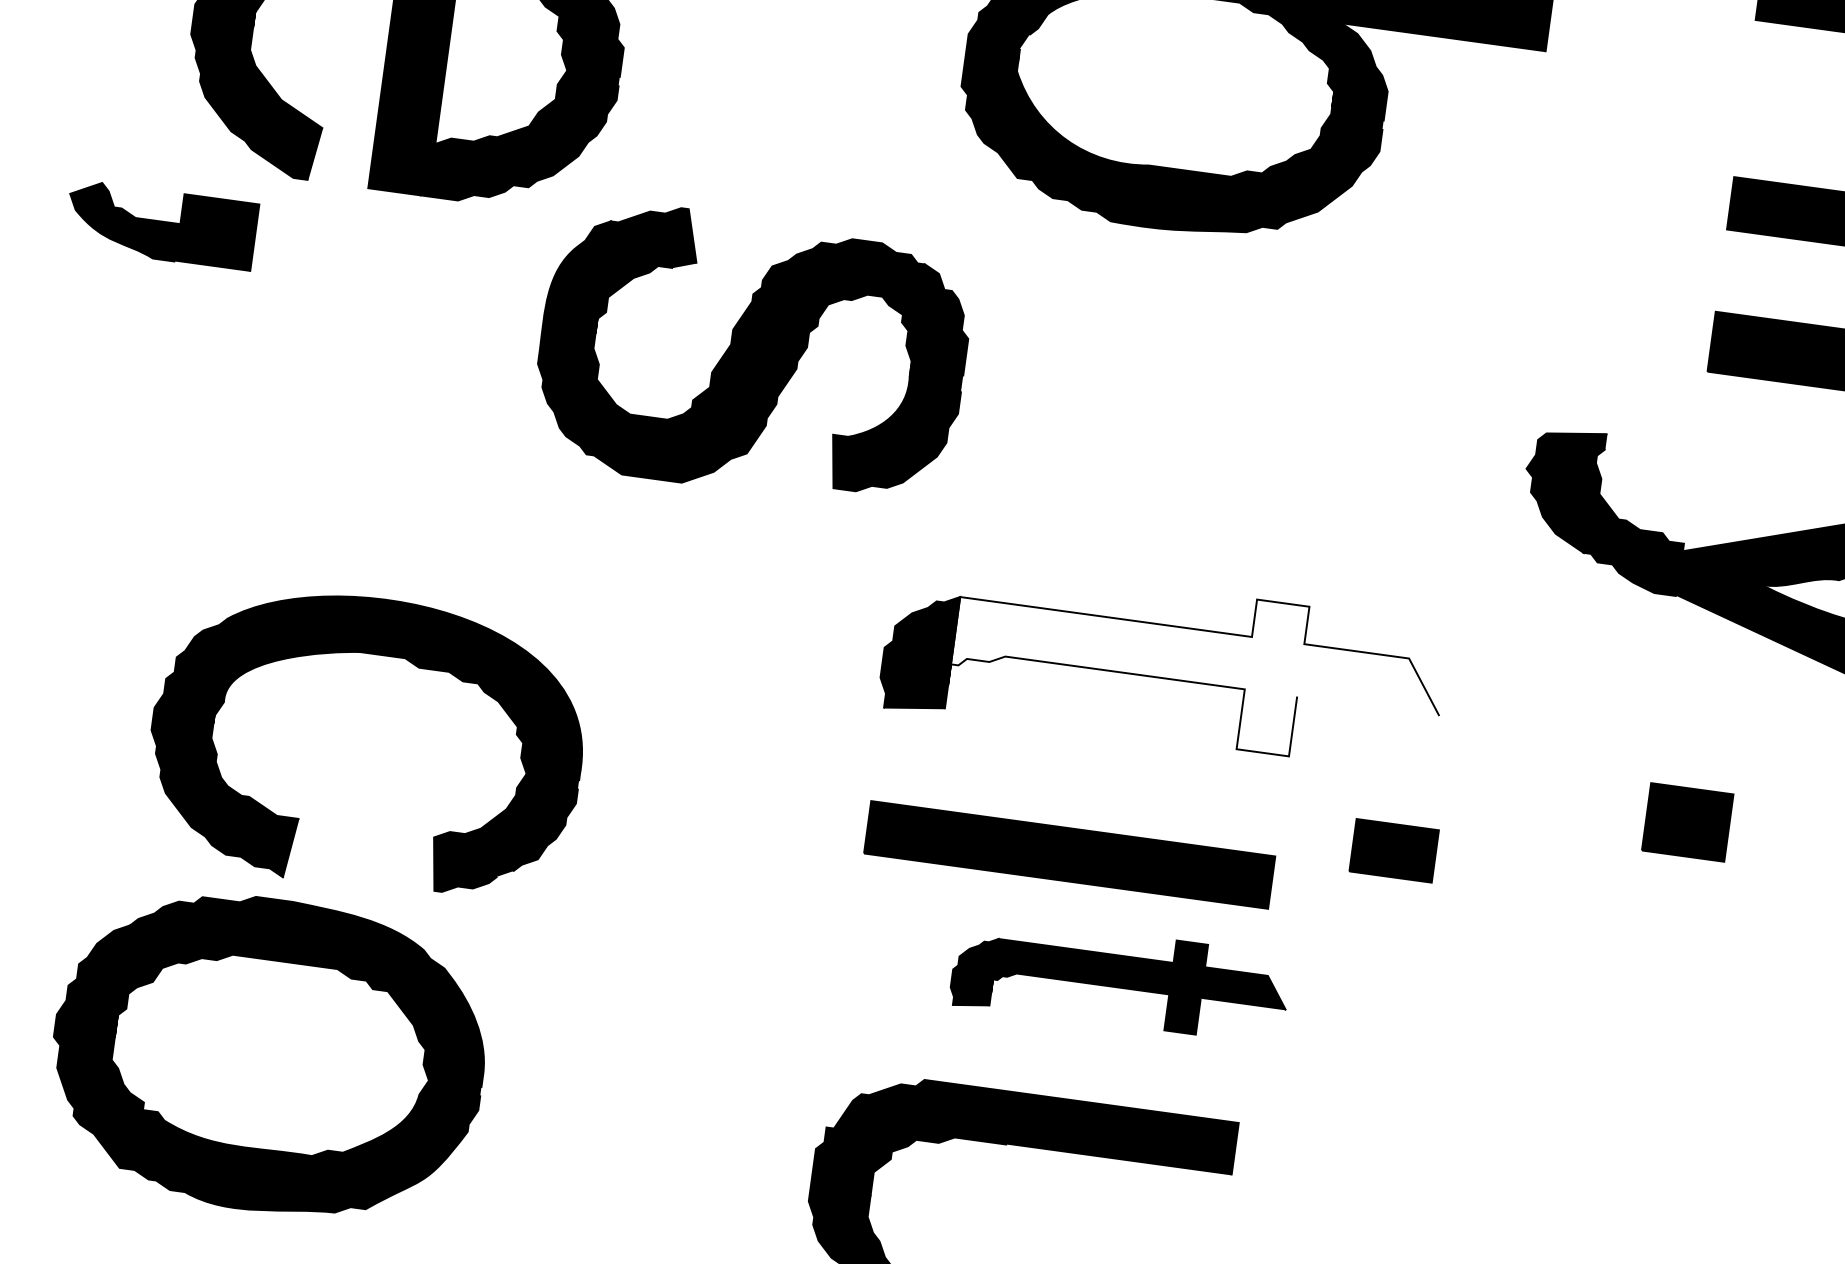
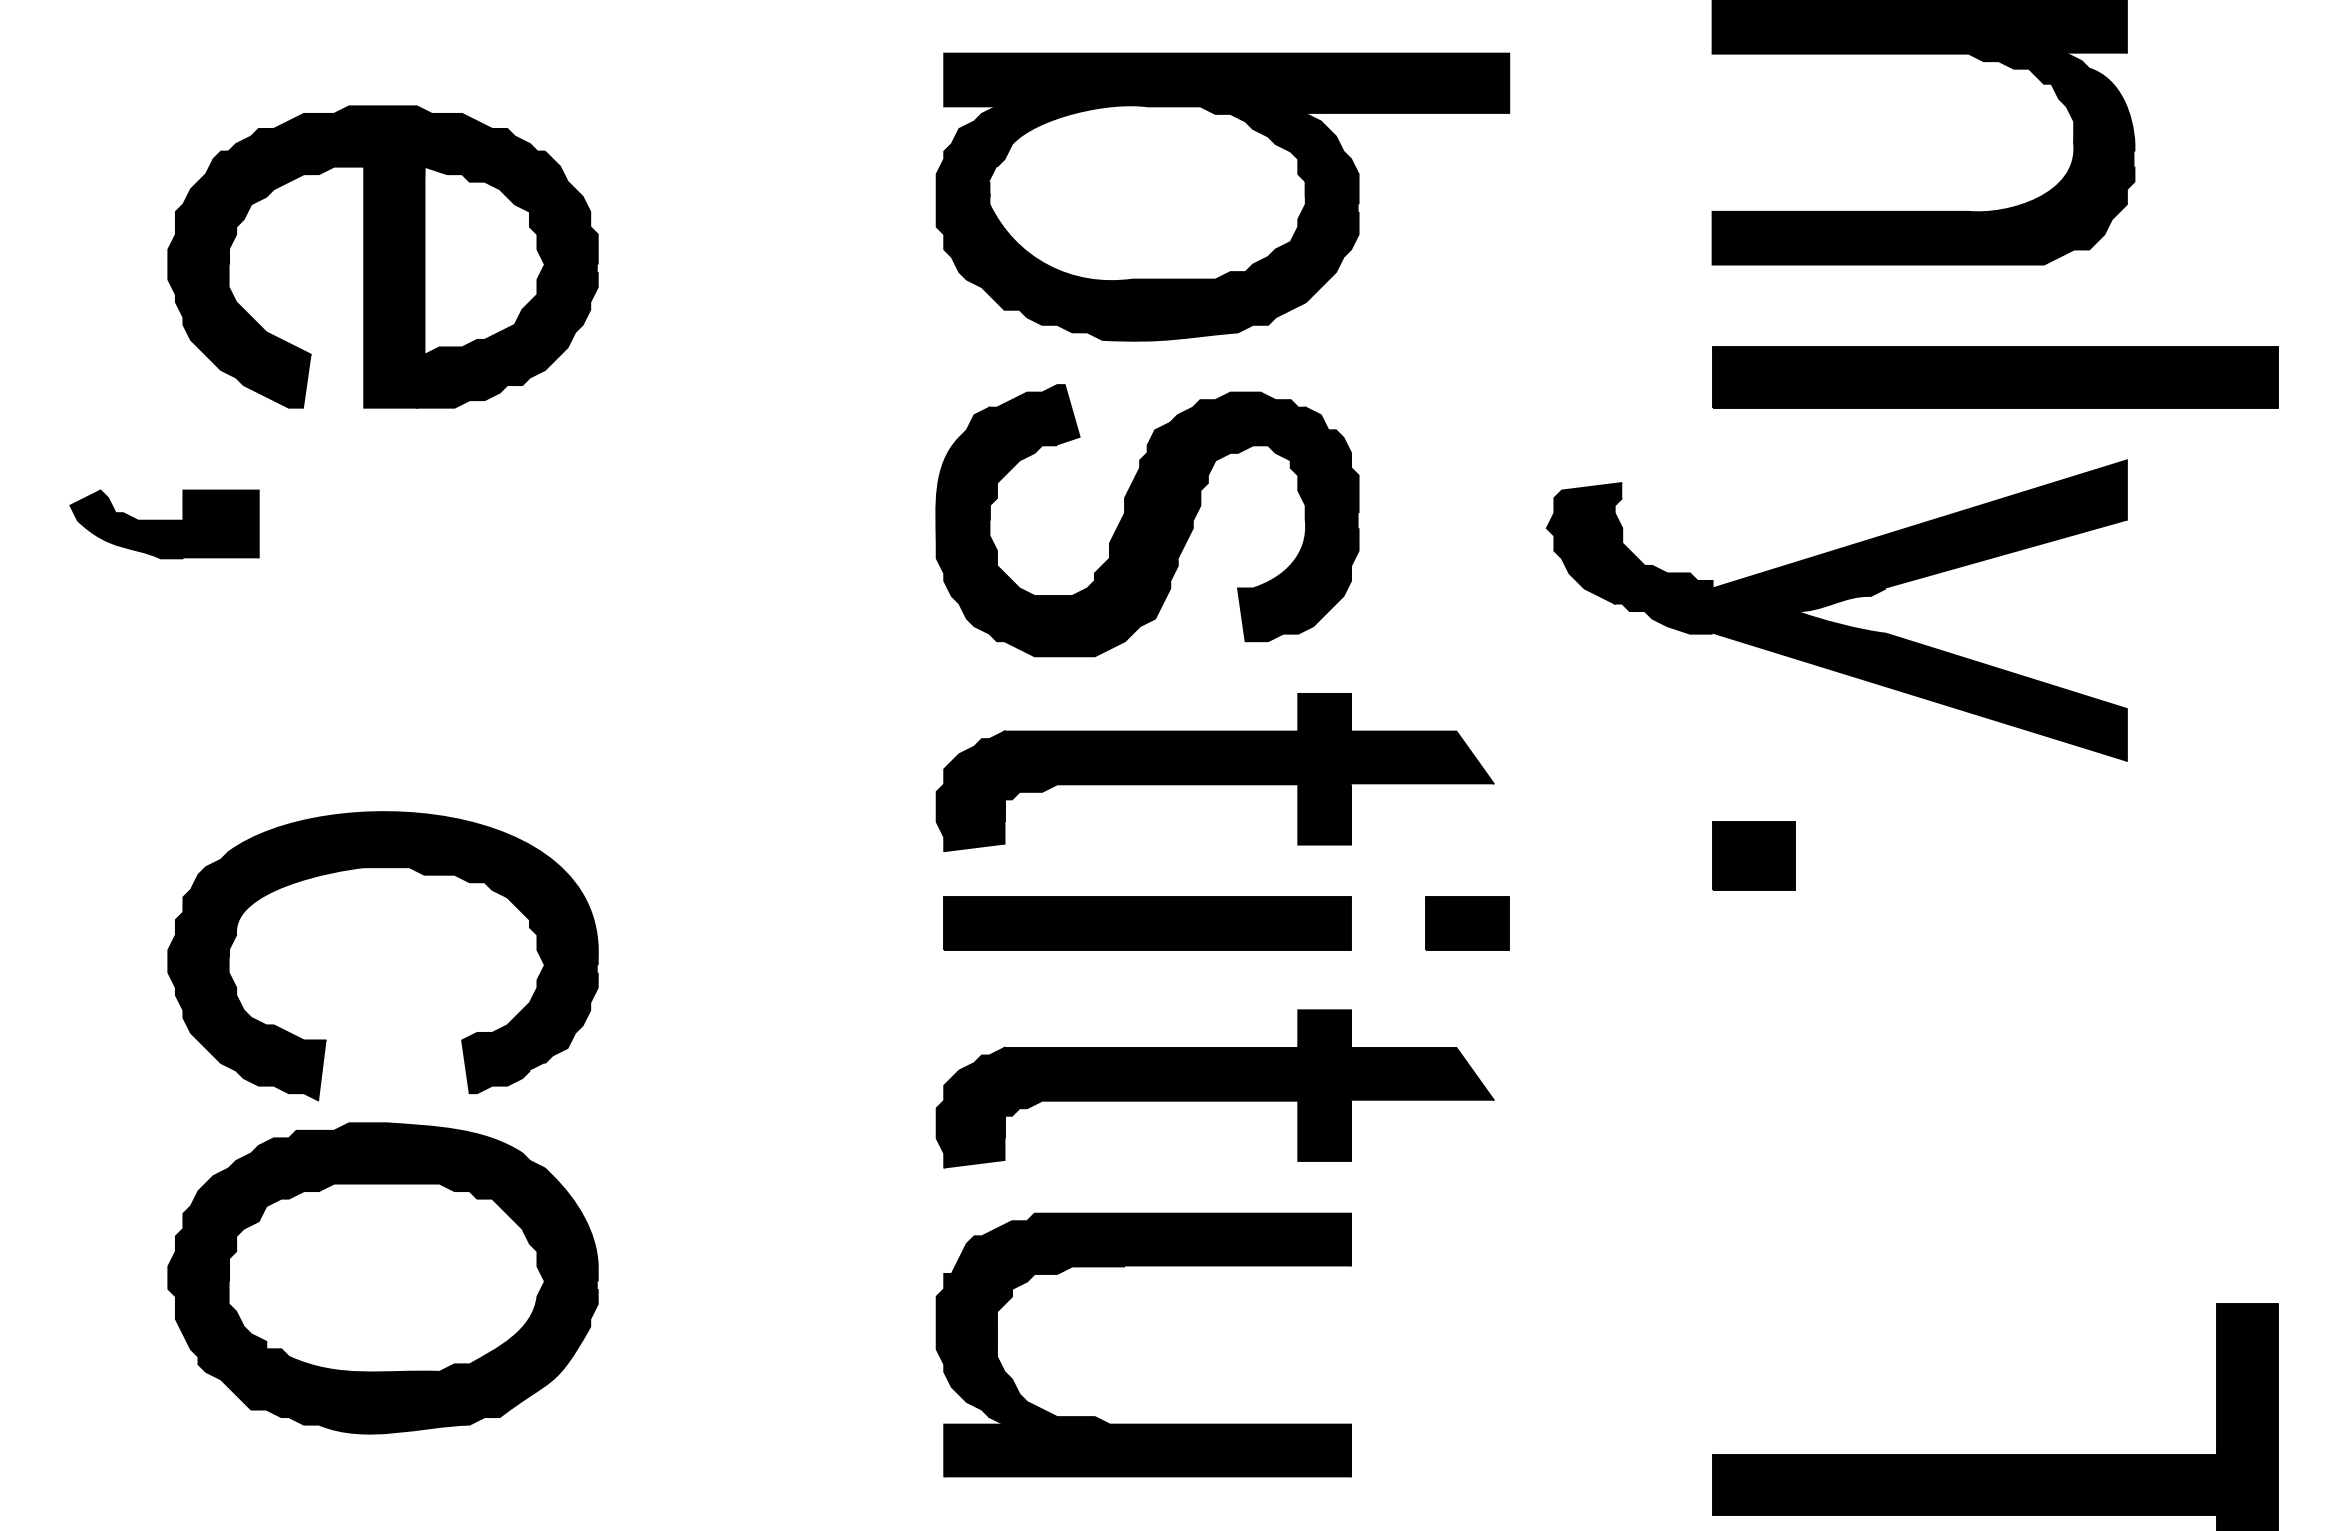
part: (161, 225) -> (164, 524), moved
part: (752, 354) -> (1147, 520), moved
part: (378, 655) -> (382, 868), moved
fill: (1198, 667) -> (1249, 768), added
part: (1069, 854) -> (1147, 923), moved
part: (1120, 980) -> (1214, 1088), size x1.67

